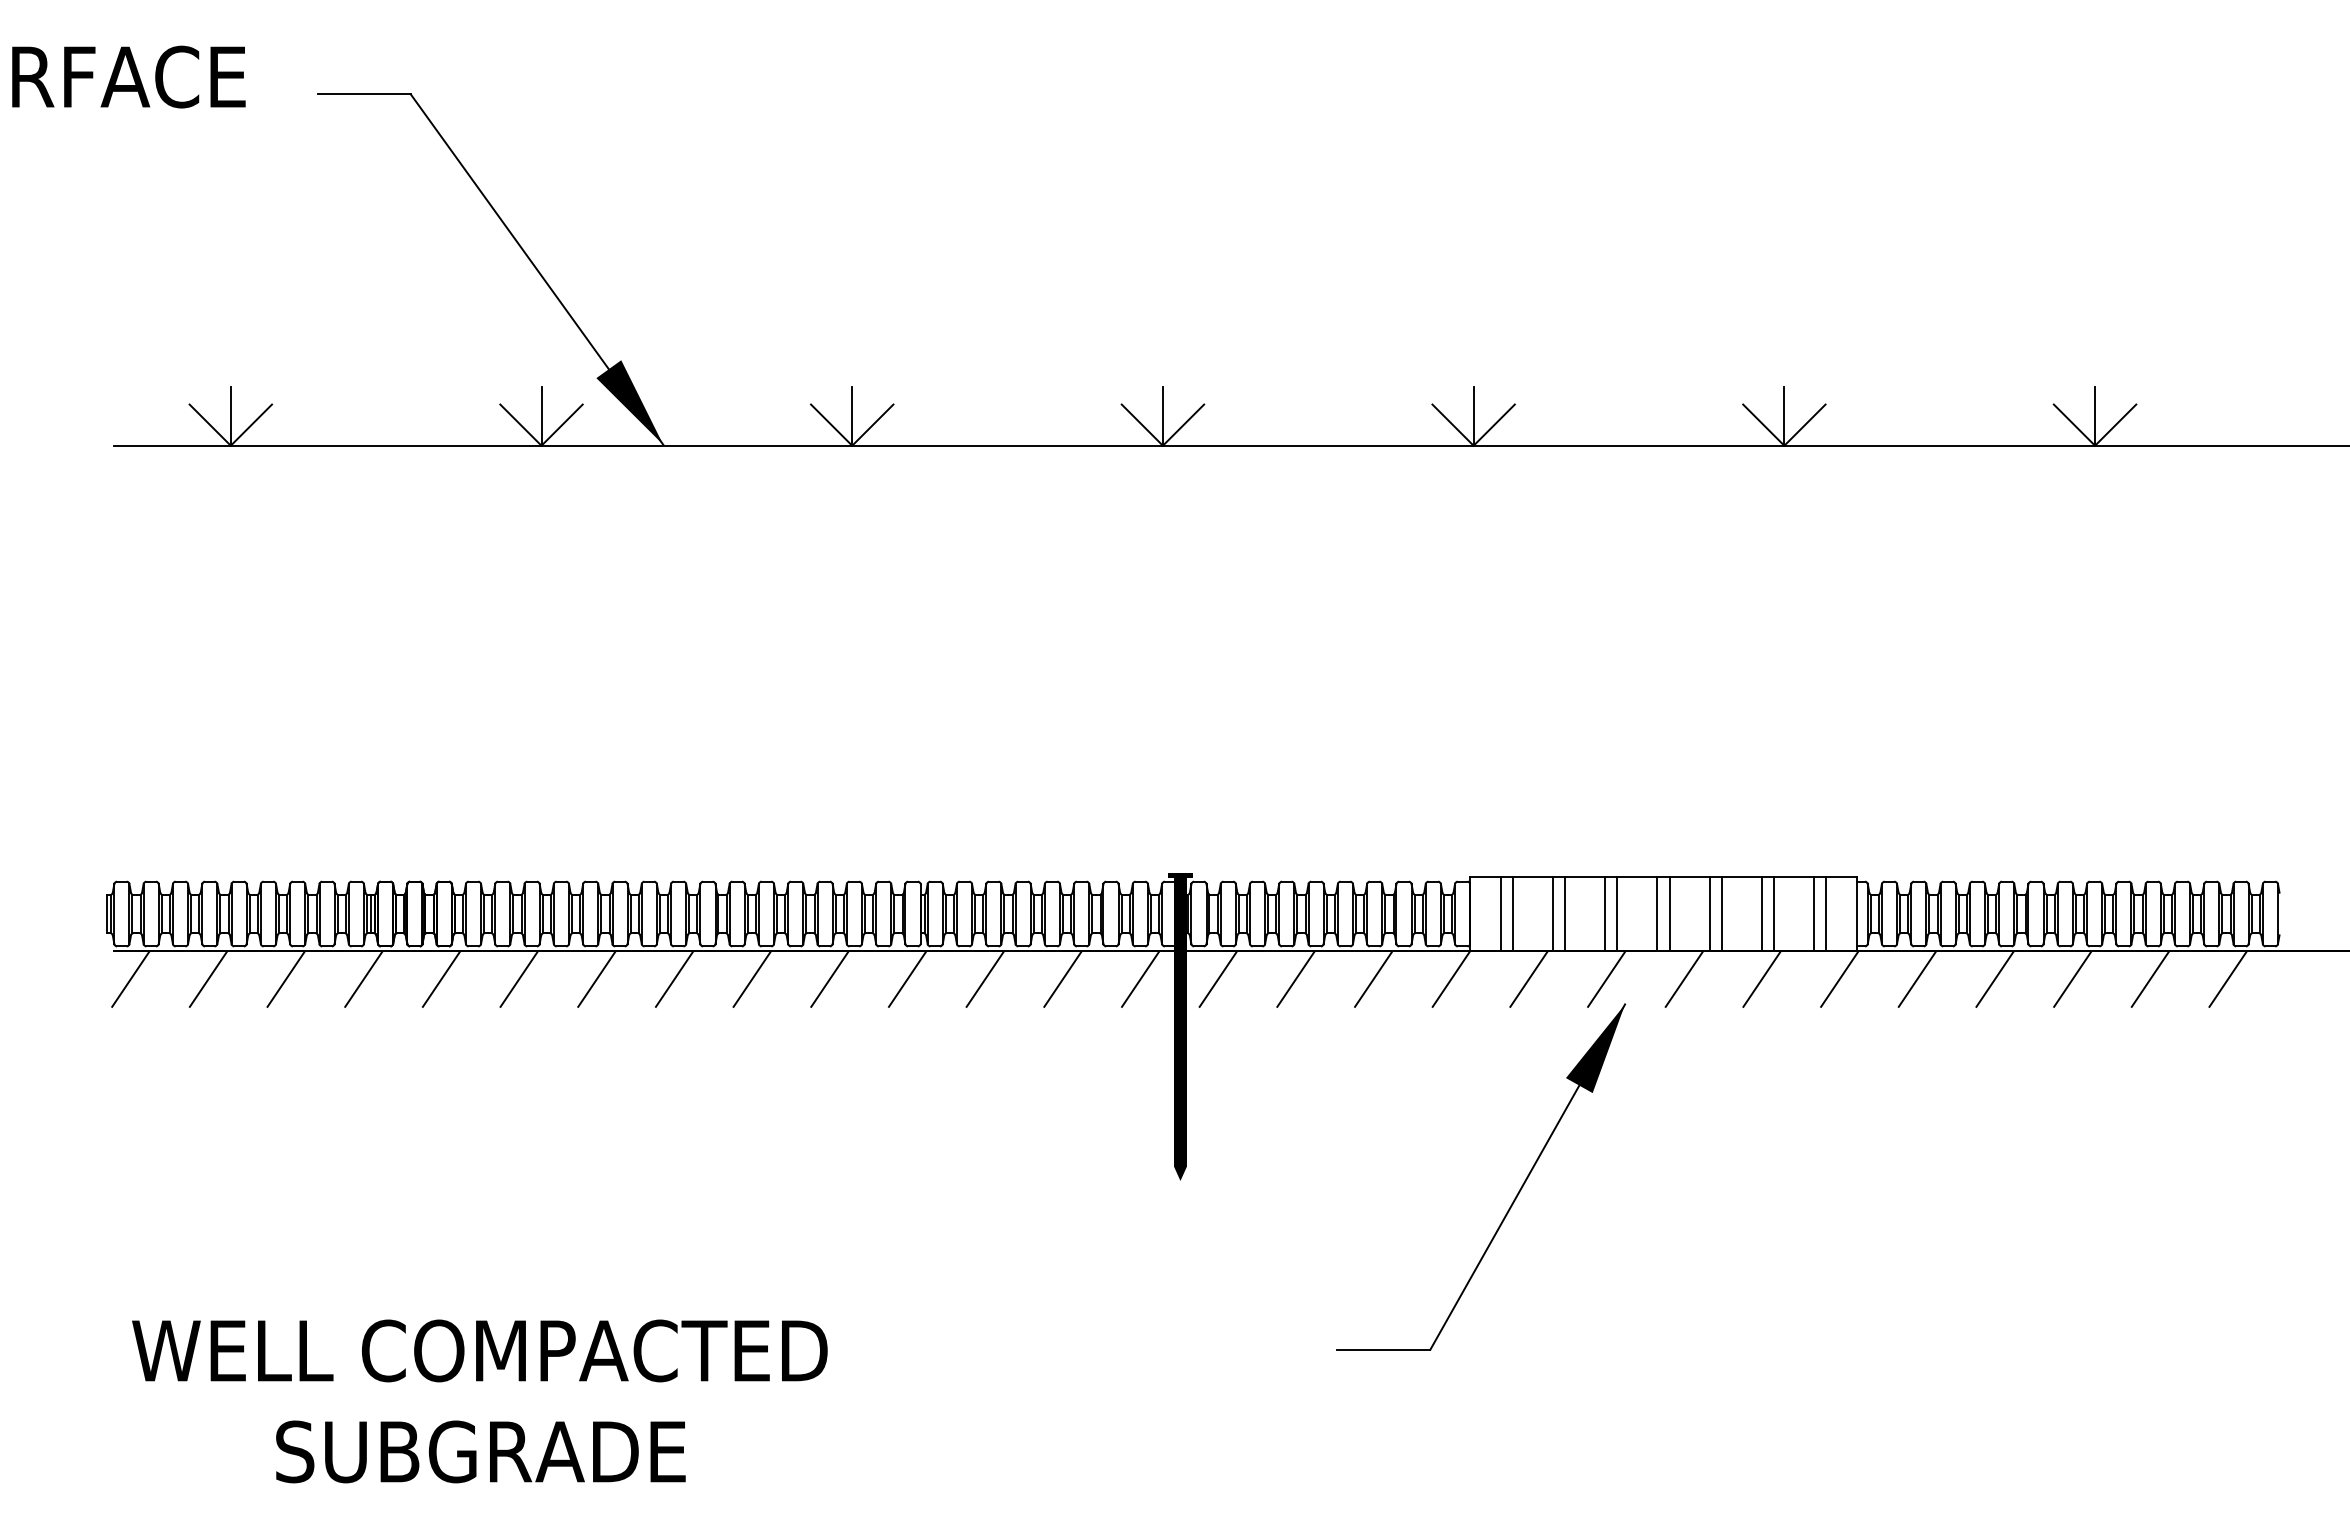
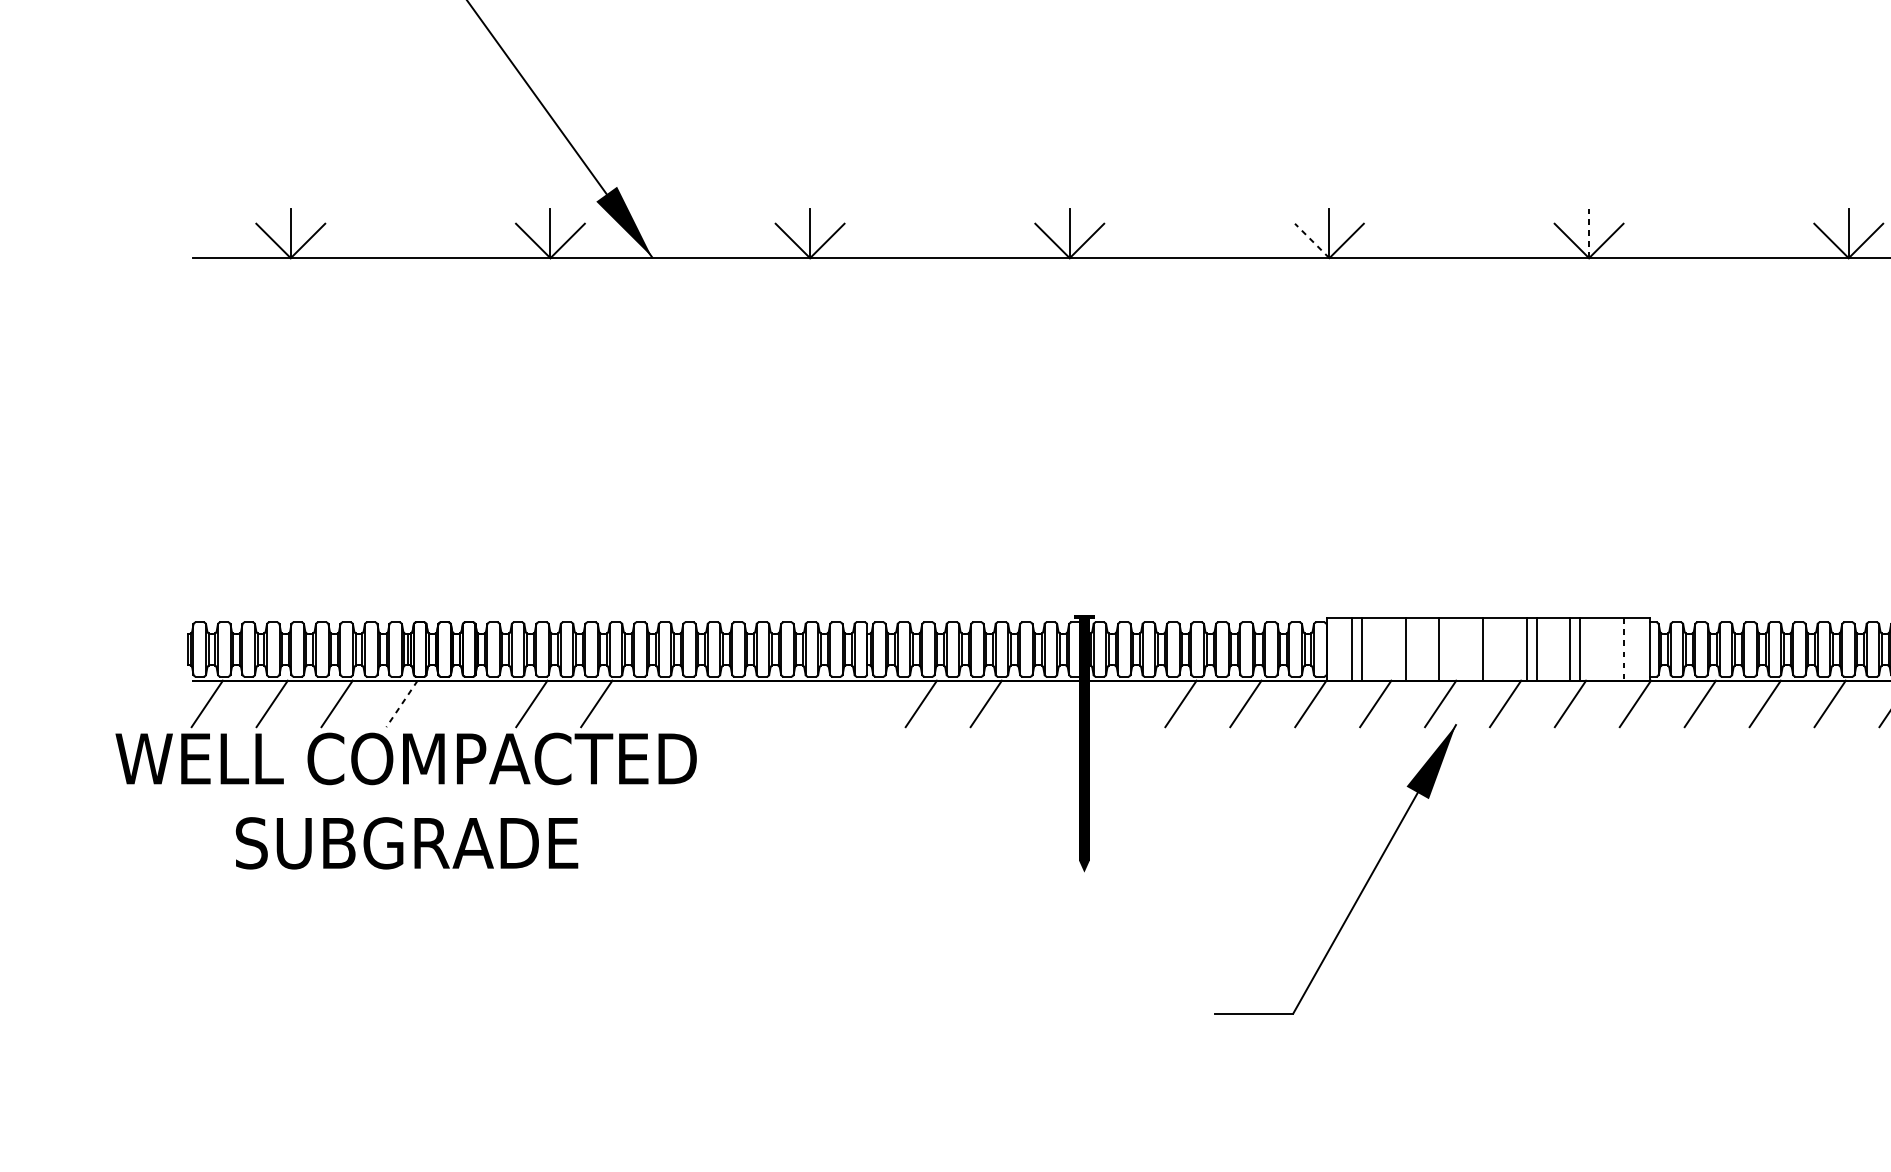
line: (1784, 416) -> (1589, 233), solid -> dashed
line: (1452, 424) -> (1311, 240), solid -> dashed
line: (1553, 913) -> (1396, 649), removed
line: (1617, 913) -> (1449, 649), removed
line: (1669, 913) -> (1493, 649), removed
line: (1814, 913) -> (1614, 649), removed
line: (1826, 914) -> (1624, 649), solid -> dashed
line: (441, 978) -> (466, 703), removed
line: (674, 978) -> (661, 703), removed
line: (752, 978) -> (726, 703), removed
line: (829, 978) -> (791, 703), removed
line: (907, 978) -> (856, 703), removed
line: (1140, 978) -> (1051, 703), removed
line: (1218, 978) -> (1116, 703), removed
line: (363, 979) -> (401, 704), solid -> dashed
text: (479, 1401) -> (405, 801), moved

